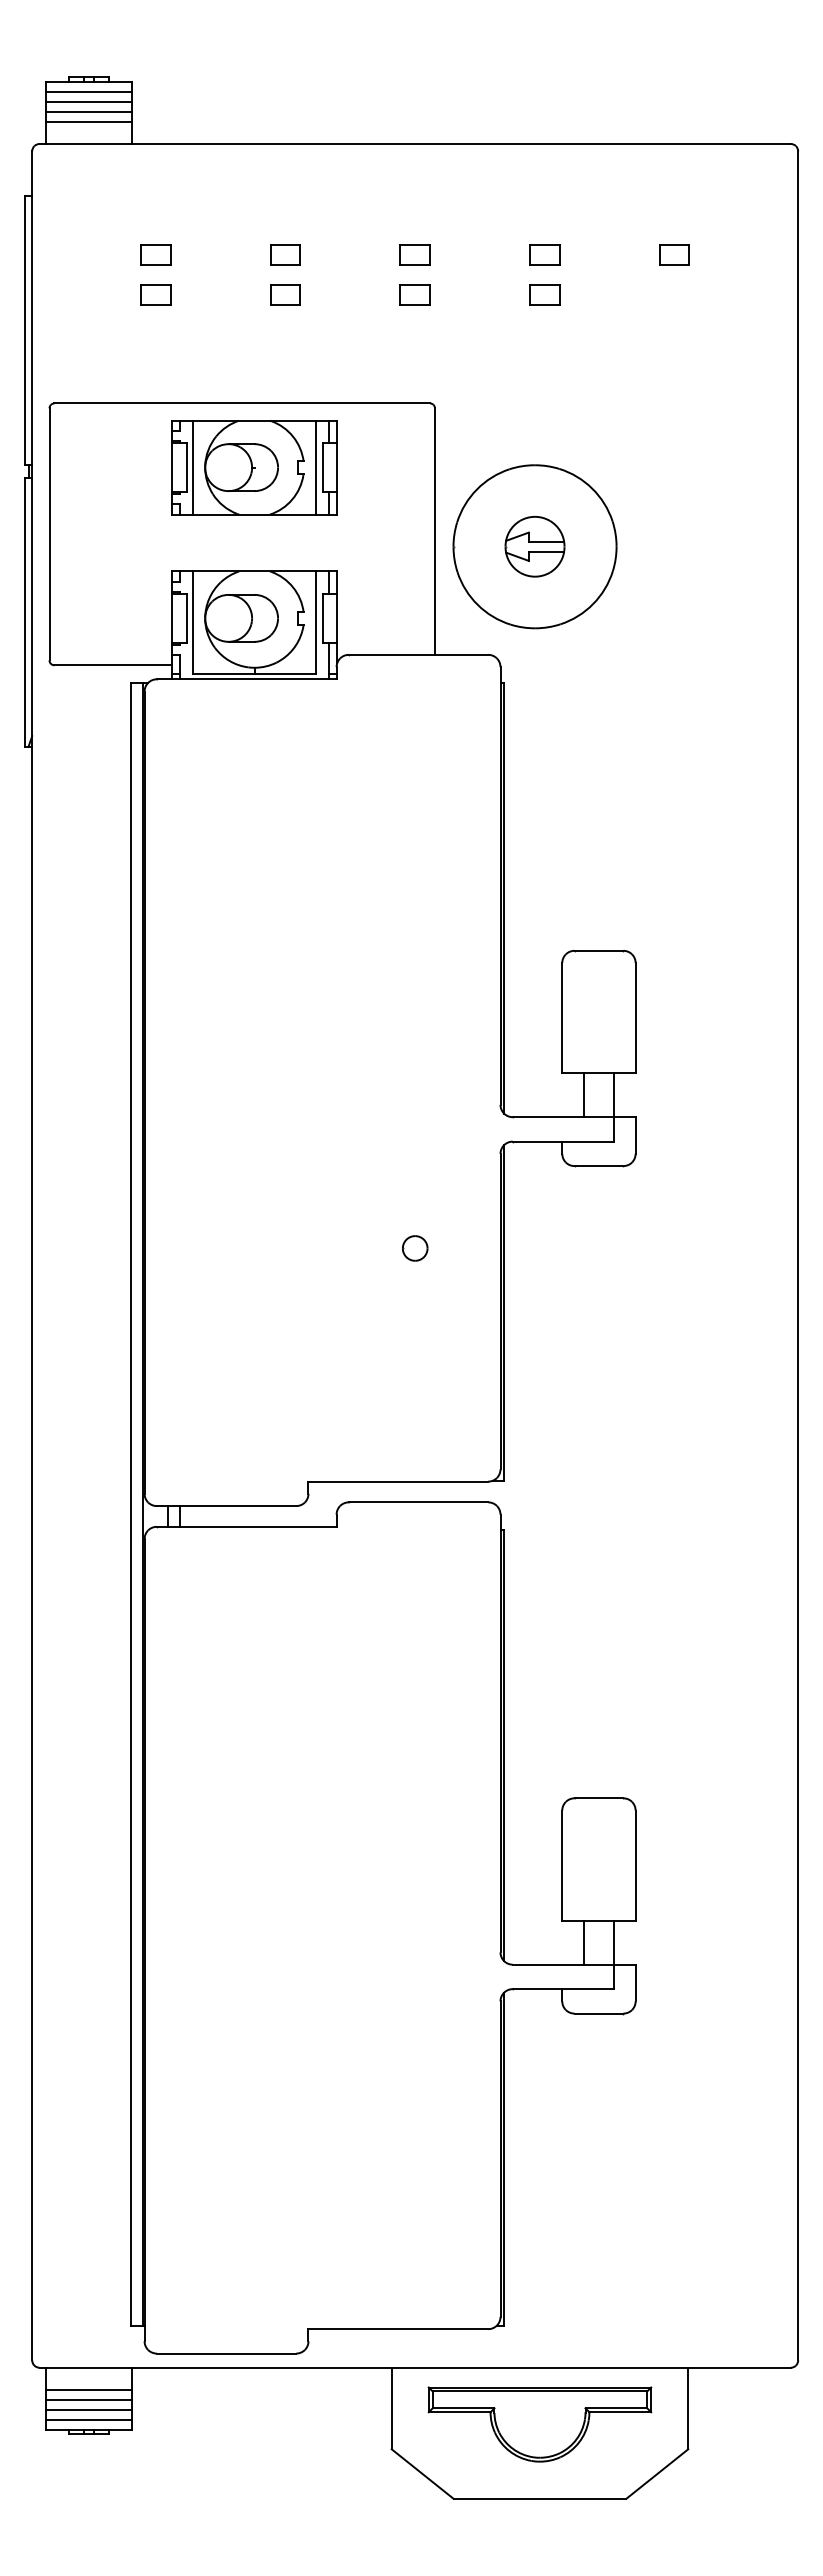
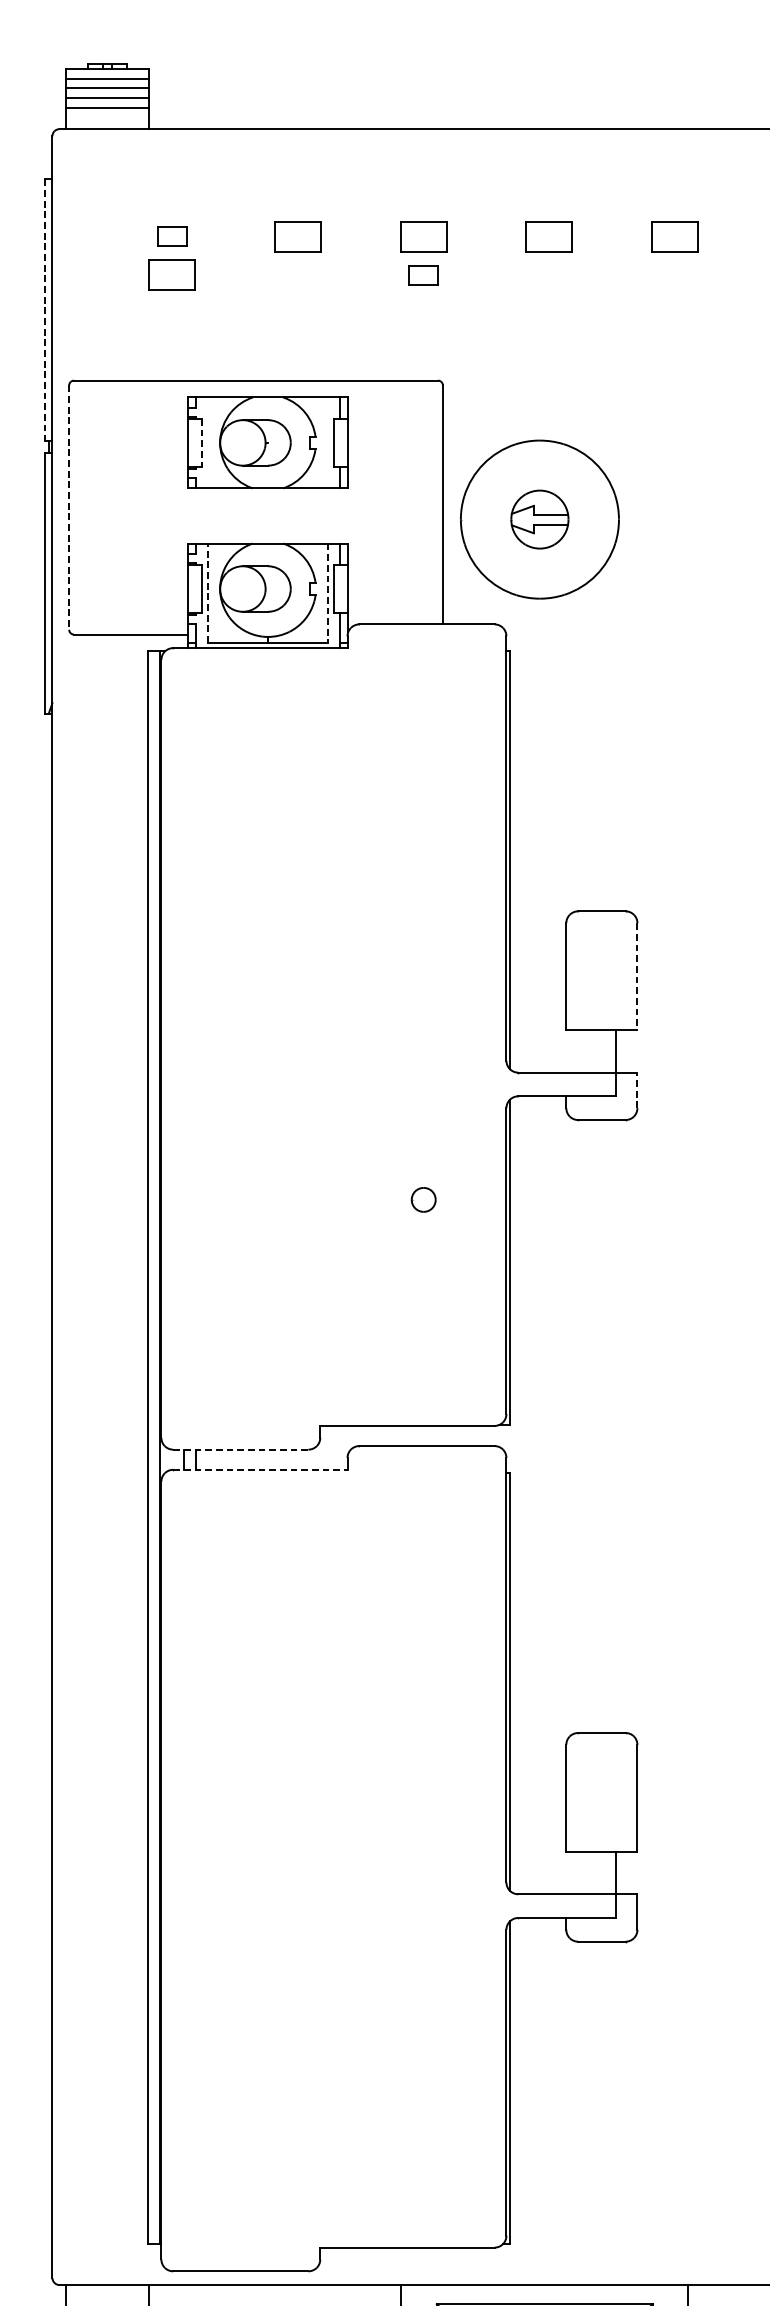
part: (285, 254) -> (297, 236), size x1.6
part: (414, 254) -> (423, 236), size x1.6
part: (544, 254) -> (549, 236), size x1.6
part: (674, 254) -> (675, 236), size x1.6
part: (155, 294) -> (171, 275), size x1.6
part: (285, 294) -> (297, 275), removed
part: (544, 294) -> (549, 275), removed
line: (24, 330) -> (44, 309), solid -> dashed
line: (186, 467) -> (202, 442), solid -> dashed
line: (192, 467) -> (207, 442), removed
line: (316, 467) -> (328, 442), removed
line: (49, 534) -> (69, 507), solid -> dashed
line: (192, 622) -> (207, 593), solid -> dashed
line: (316, 623) -> (328, 594), solid -> dashed
line: (635, 1018) -> (637, 976), solid -> dashed
line: (584, 1095) -> (587, 1051), removed
line: (635, 1135) -> (637, 1090), solid -> dashed
line: (226, 1506) -> (240, 1450), solid -> dashed
line: (246, 1526) -> (260, 1469), solid -> dashed
line: (584, 1942) -> (587, 1872), removed

